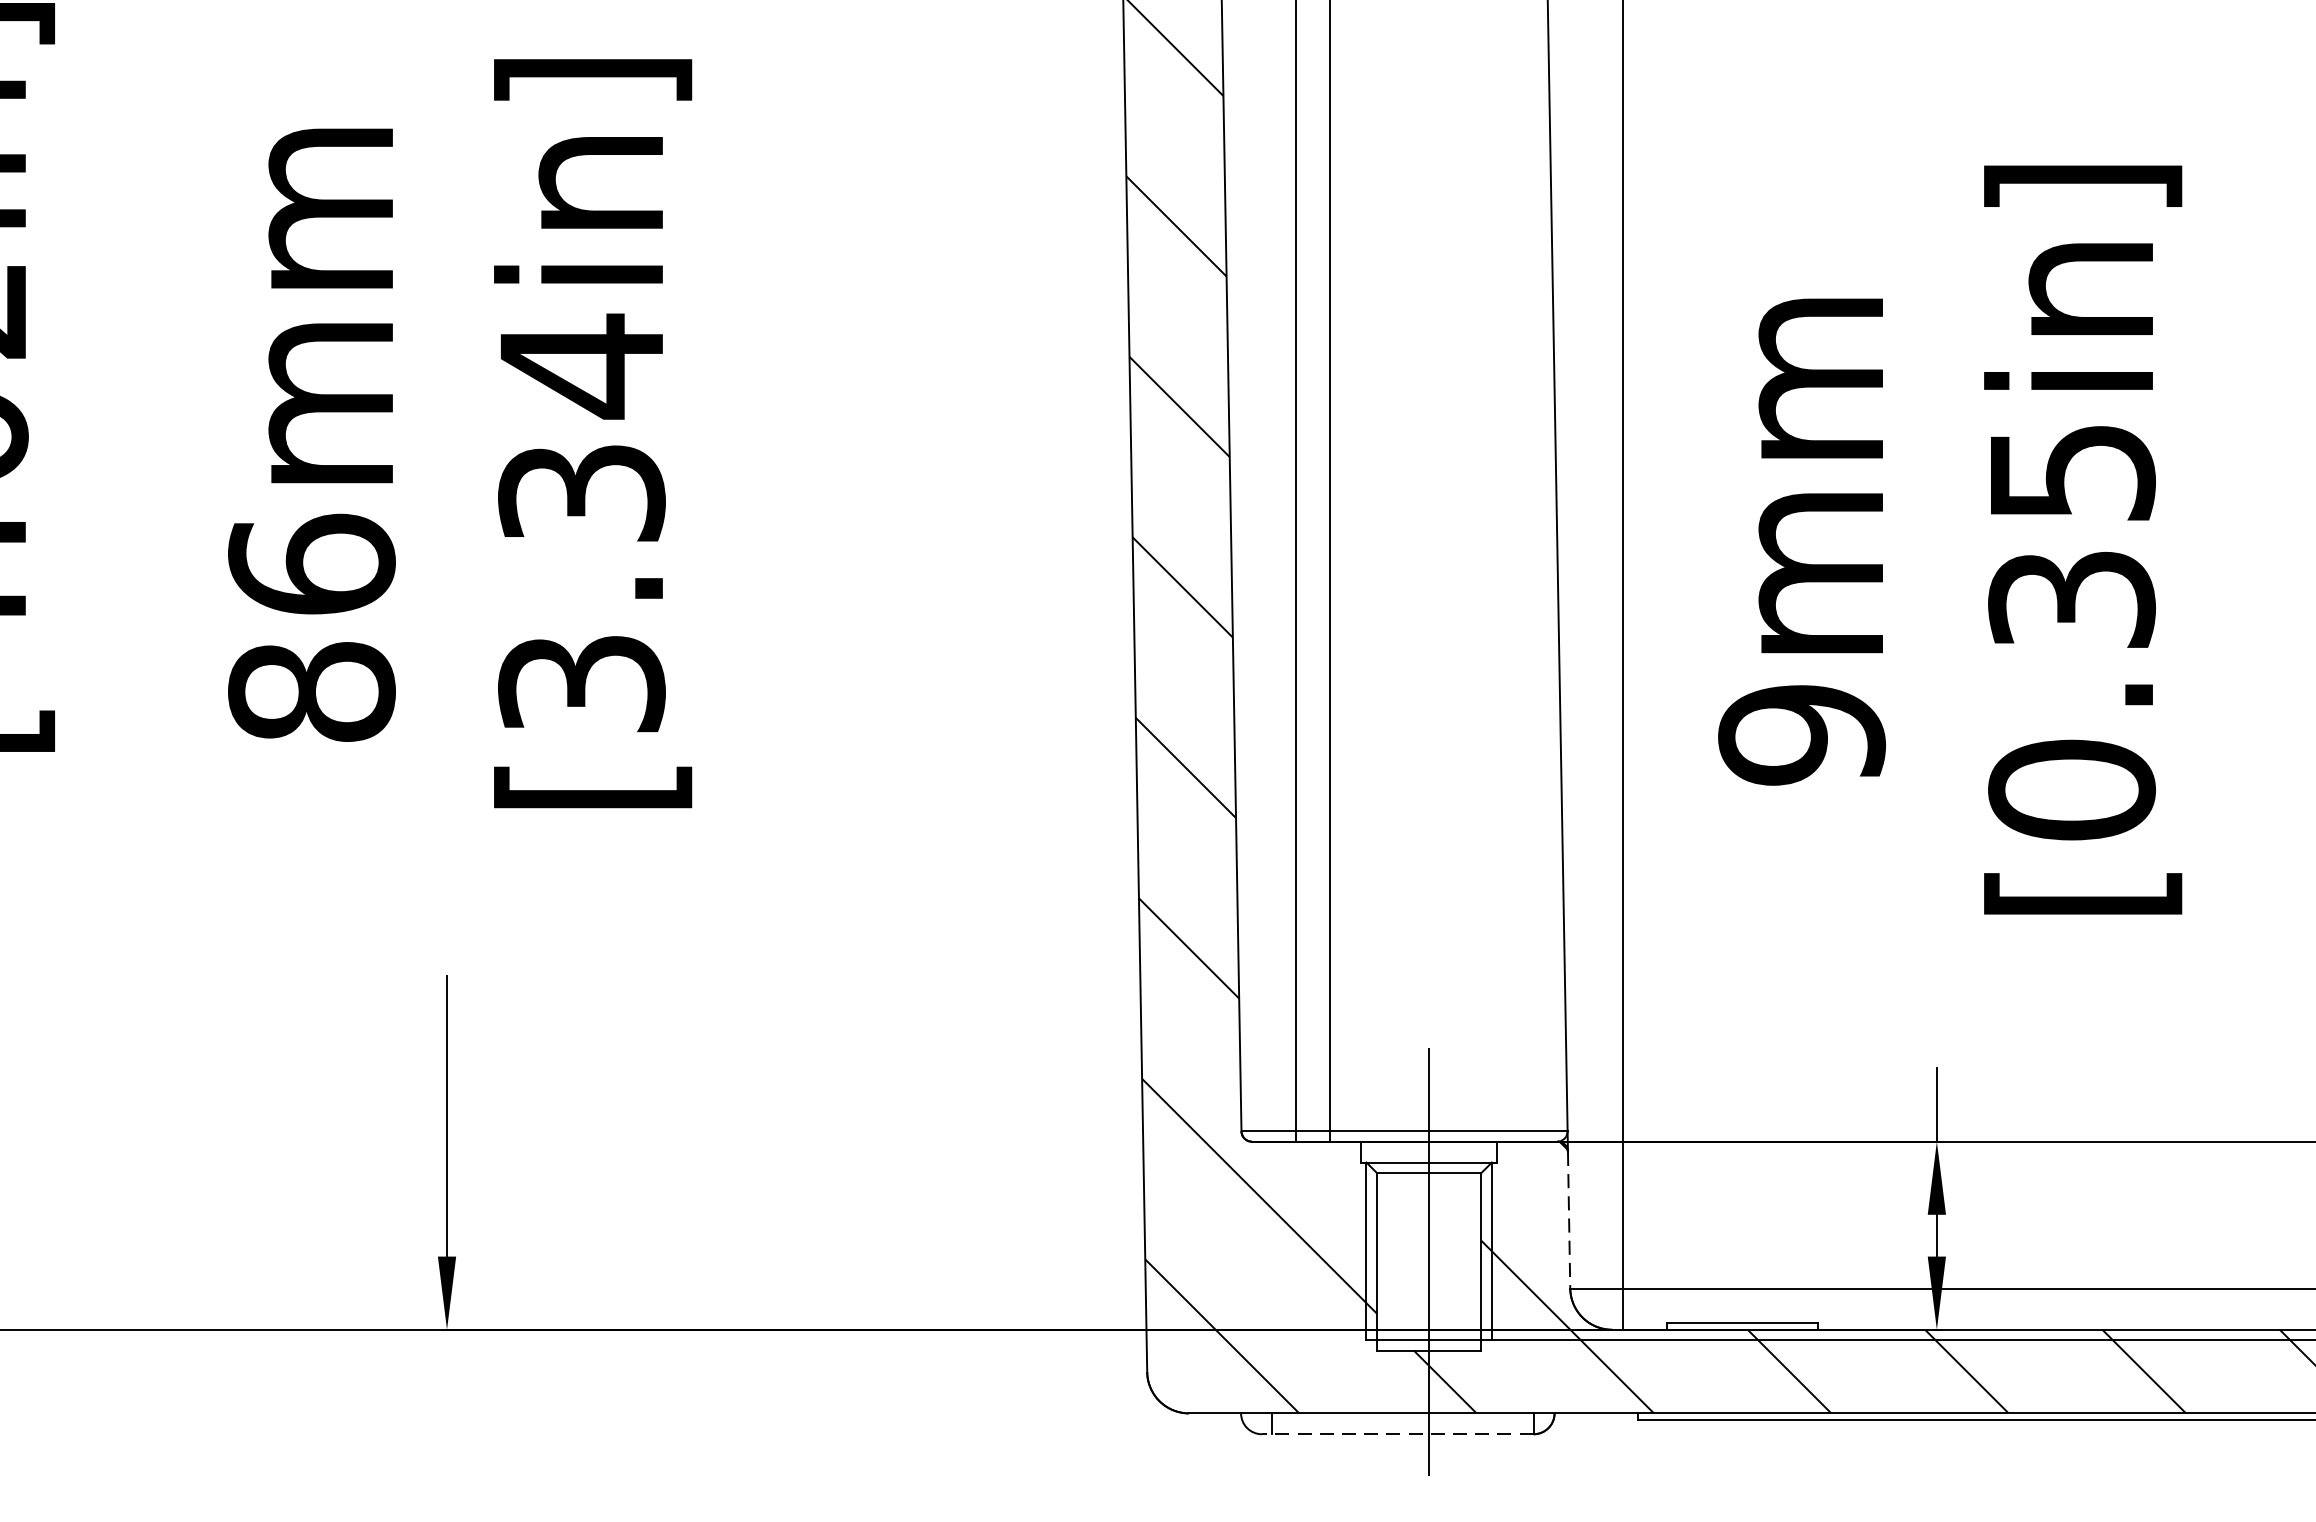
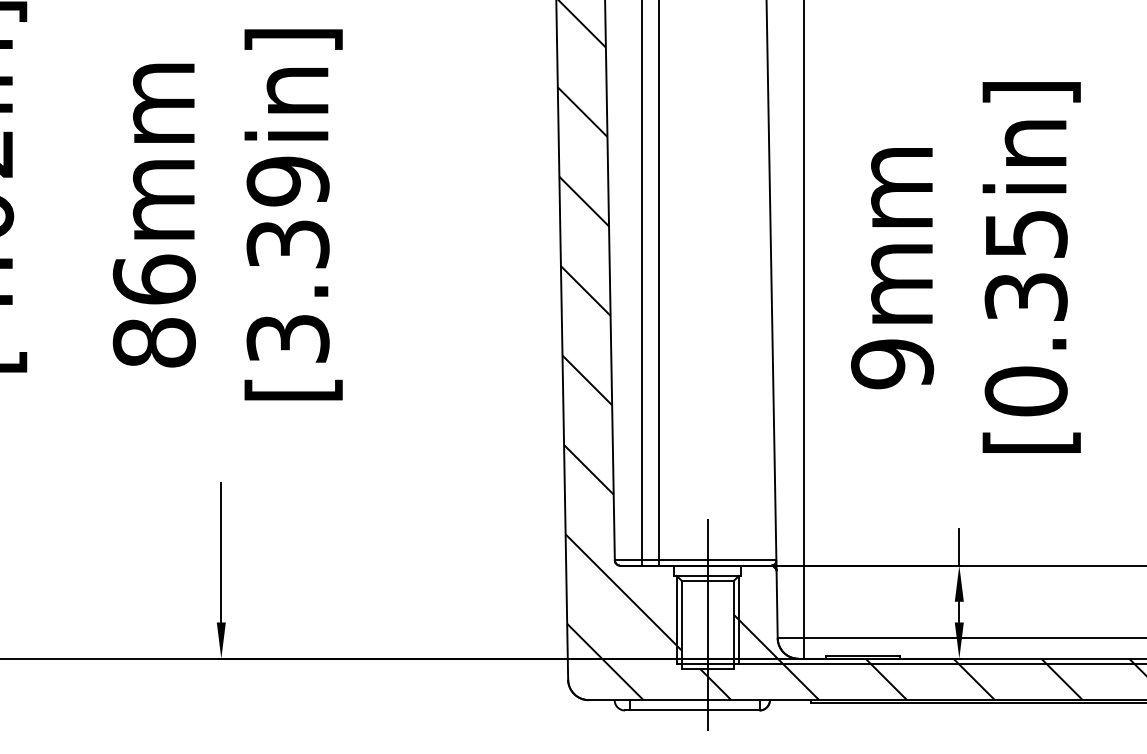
text: (580, 366) -> (287, 181), [3.34in] -> [3.39in]
line: (1569, 1220) -> (777, 604), dashed -> solid
line: (1396, 1434) -> (691, 710), dashed -> solid

